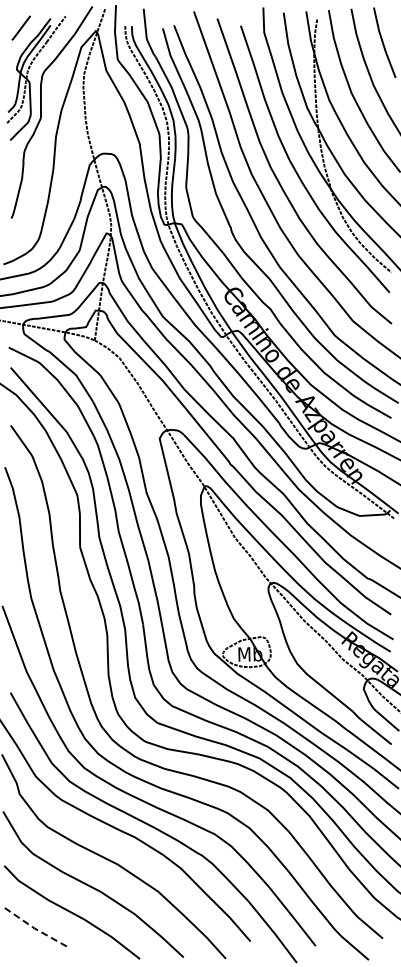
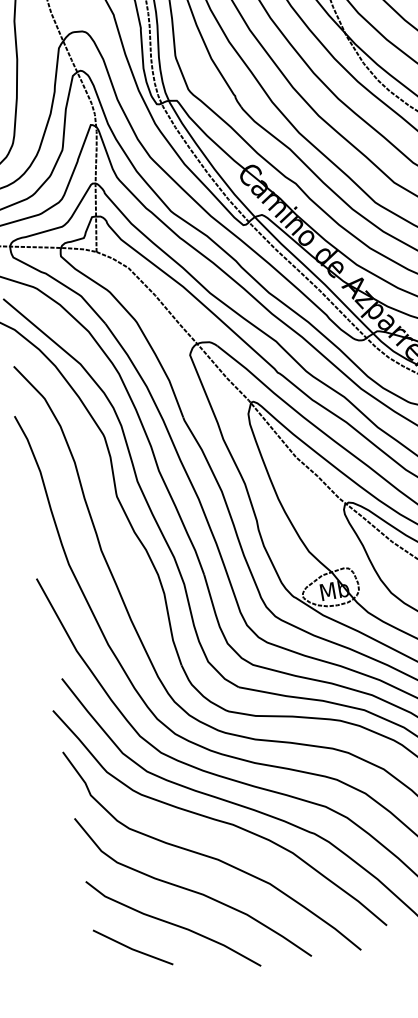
line: (34, 928) -> (132, 949), dashed -> solid

